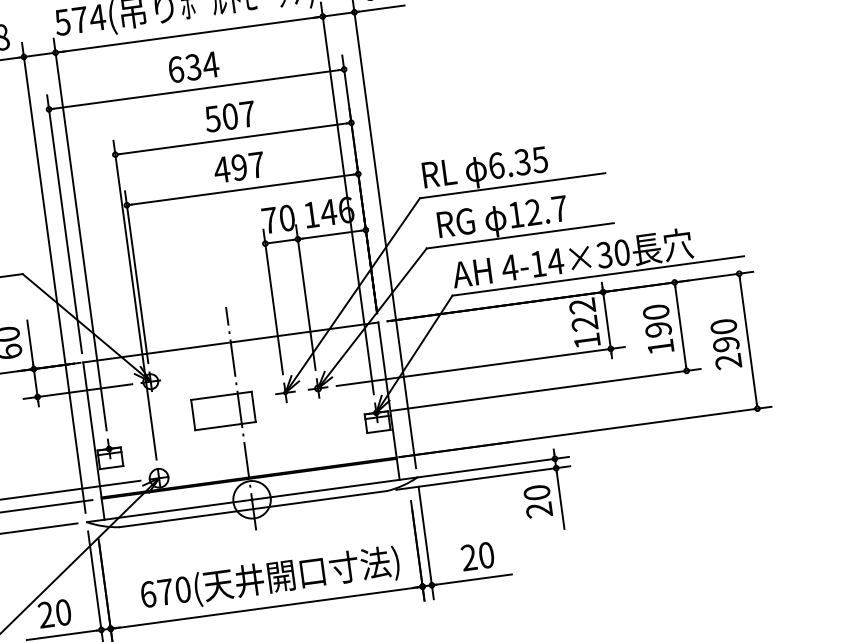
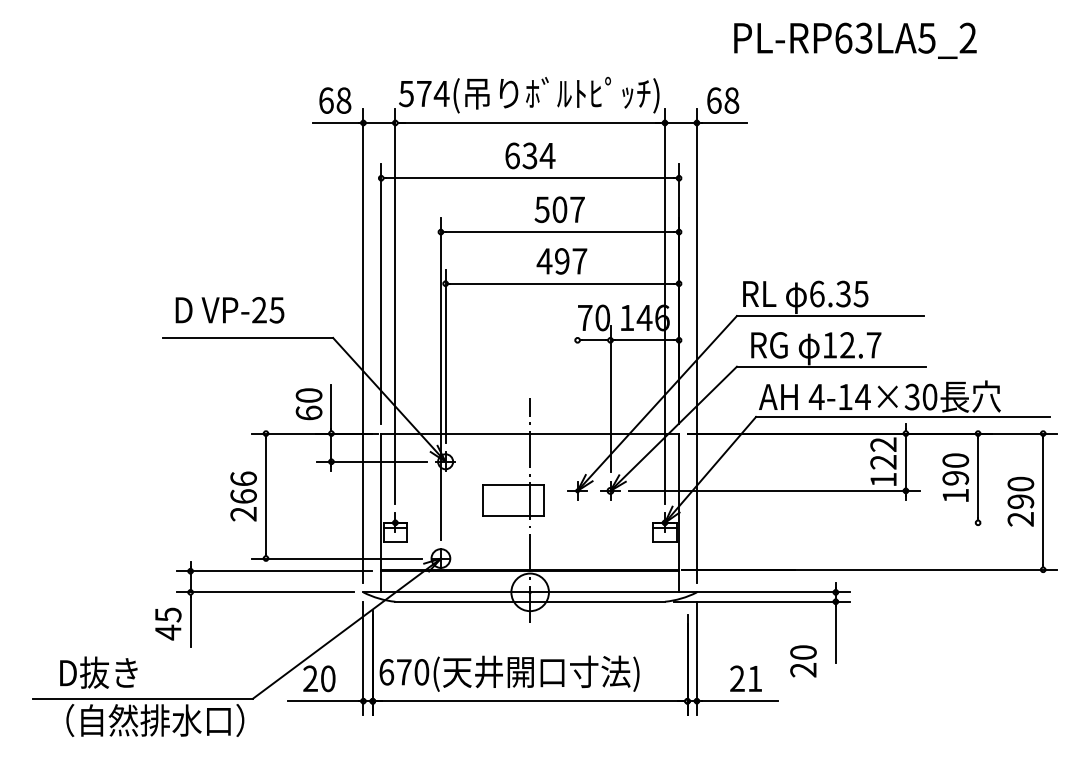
line: (273, 302) -> (577, 399), removed
line: (546, 389) -> (836, 522), removed
text: (538, 501) -> (803, 661), moved
text: (486, 554) -> (755, 678), 20 -> 21
text: (270, 579) -> (509, 673), moved

